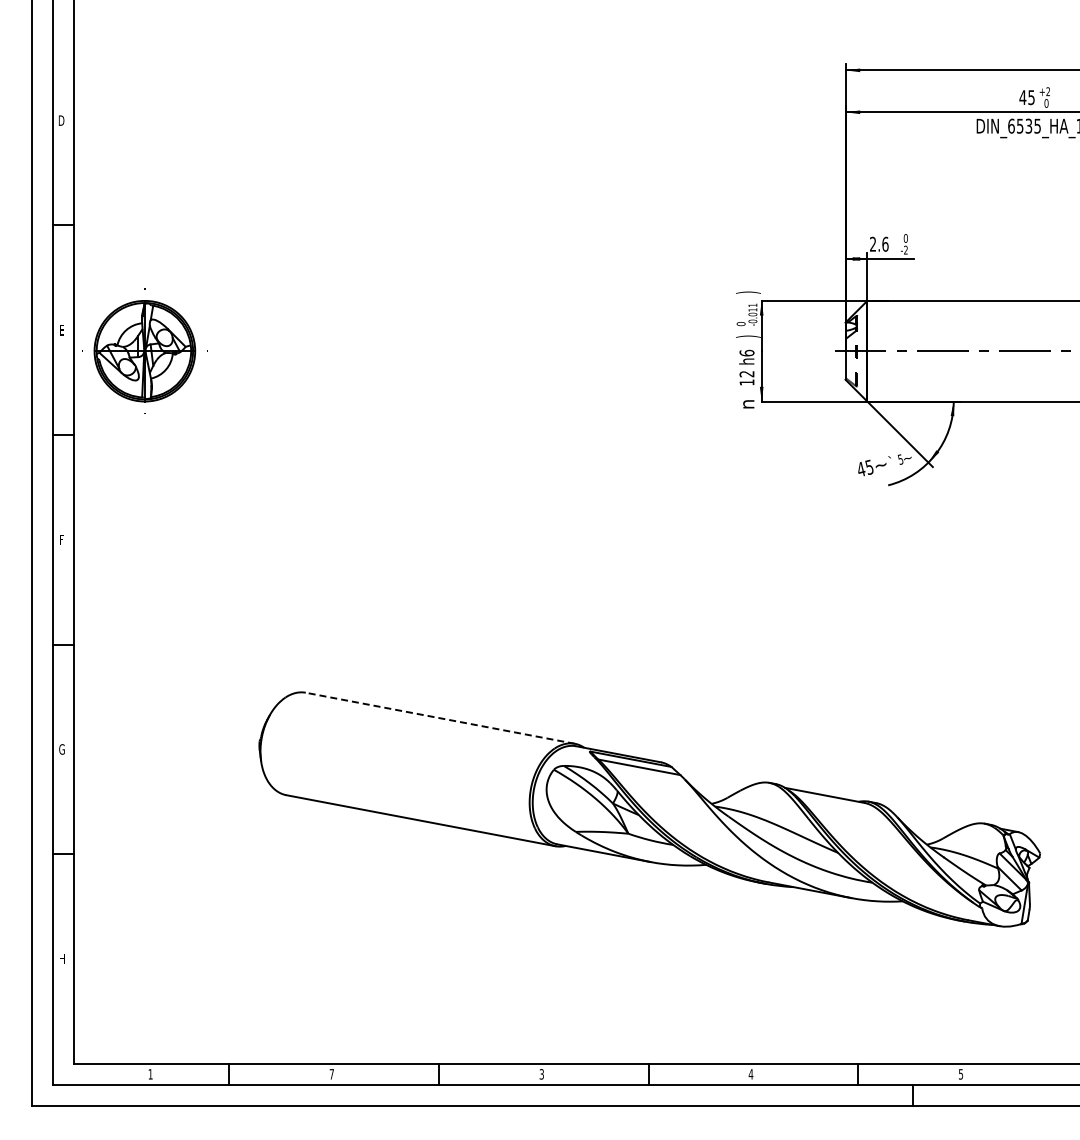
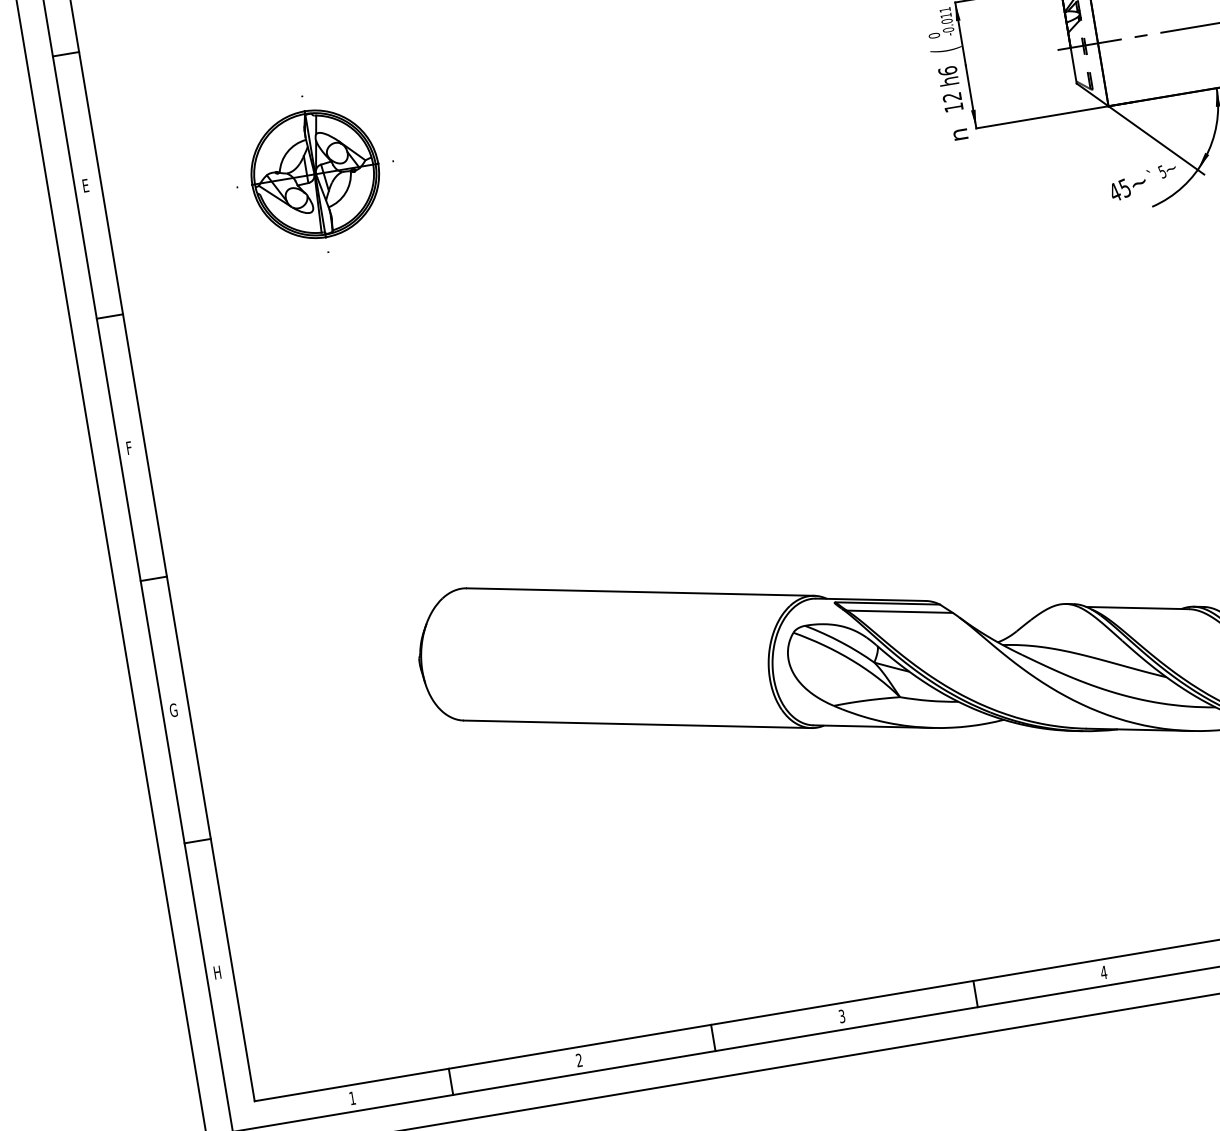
text: (748, 336) -> (946, 49), ) -> (
part: (144, 350) -> (314, 173), moved
line: (440, 718) -> (640, 592), dashed -> solid
text: (331, 1074) -> (578, 1060), 7 -> 2

